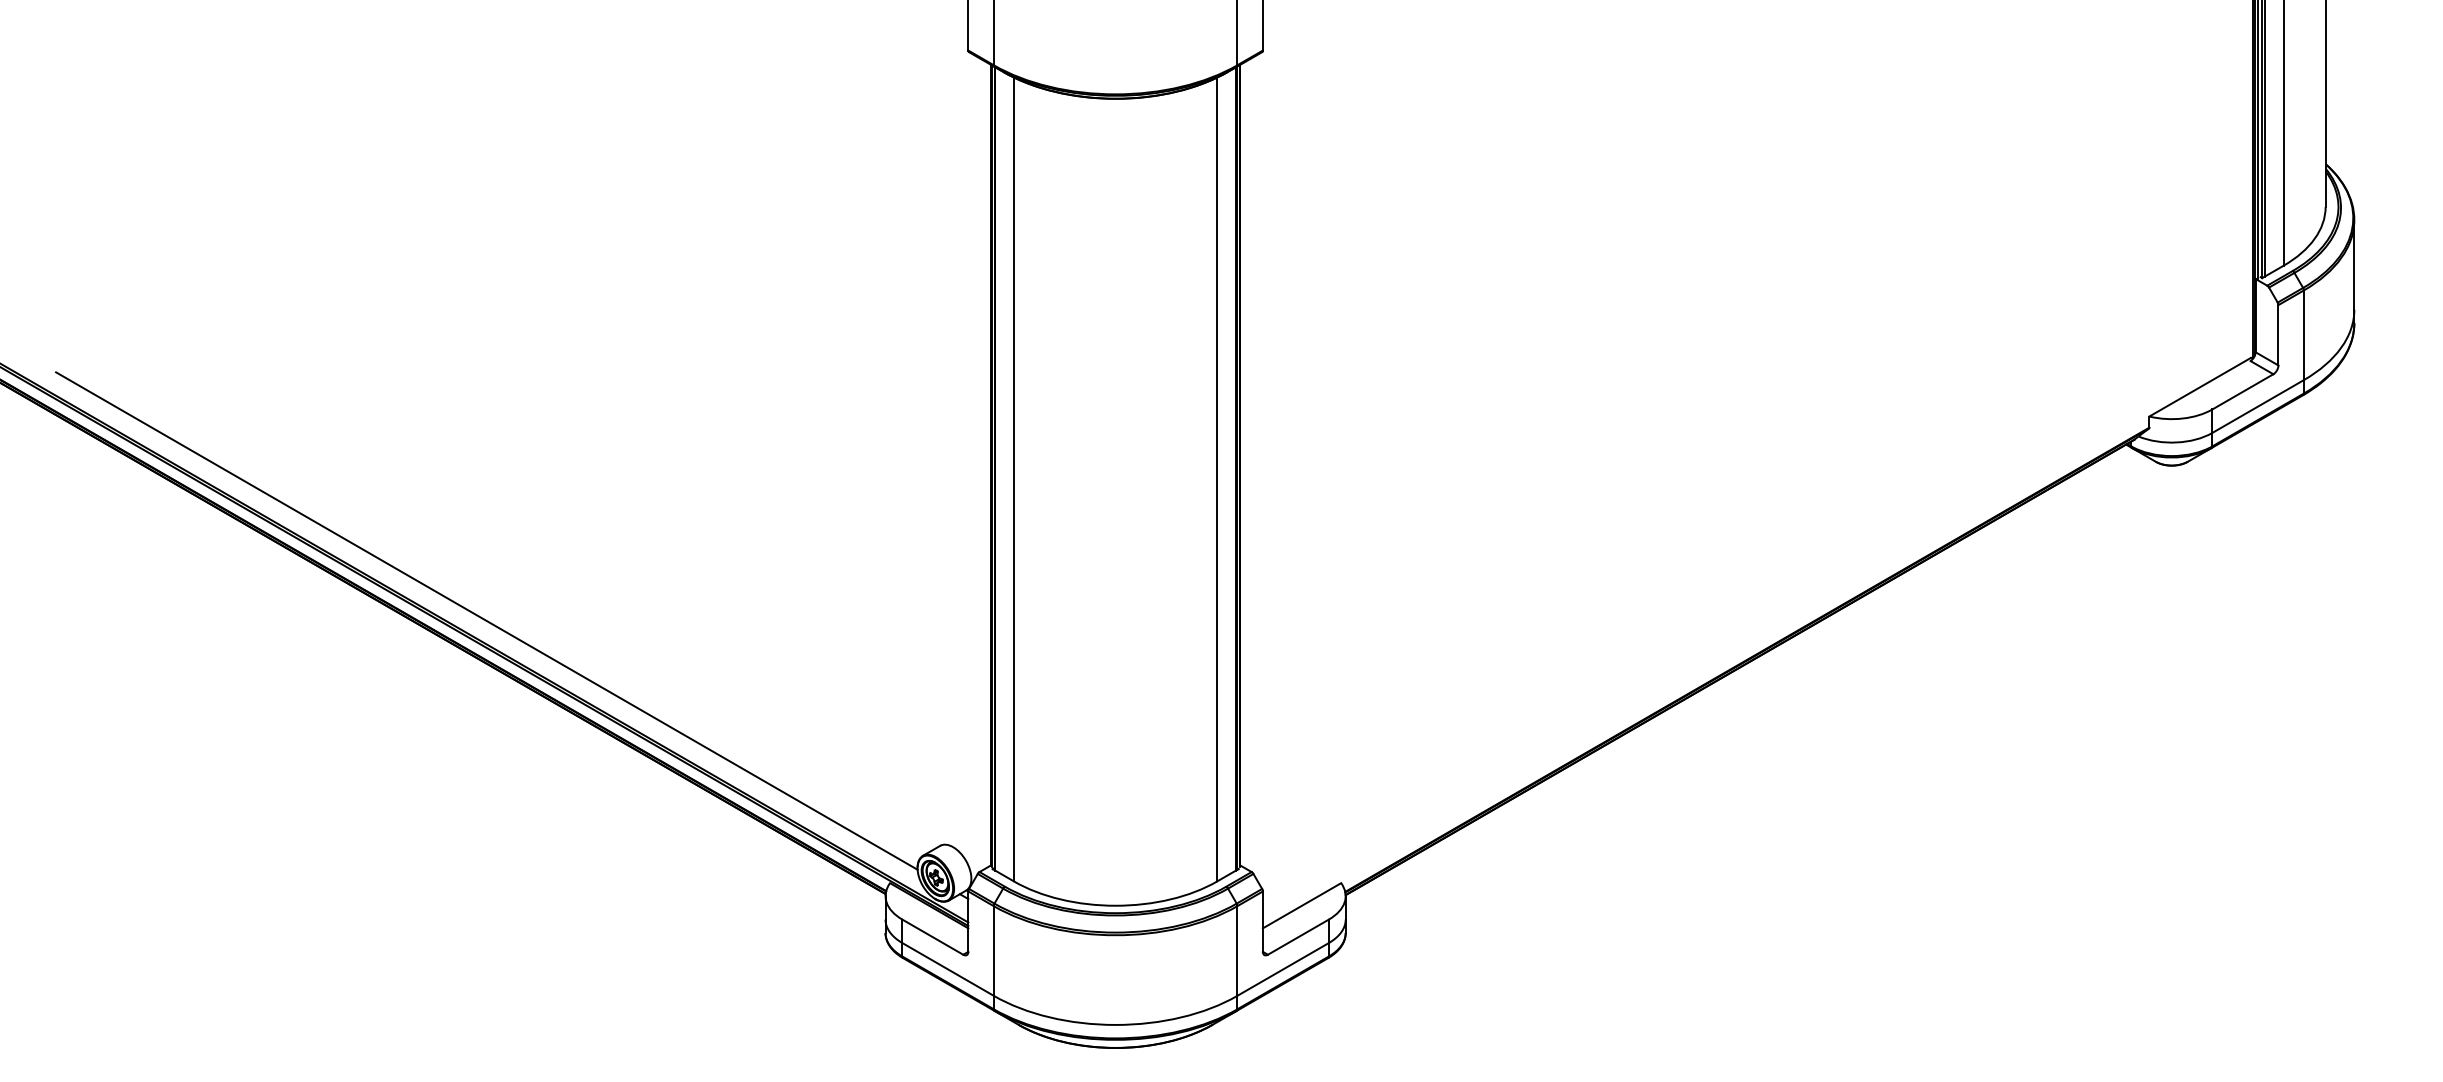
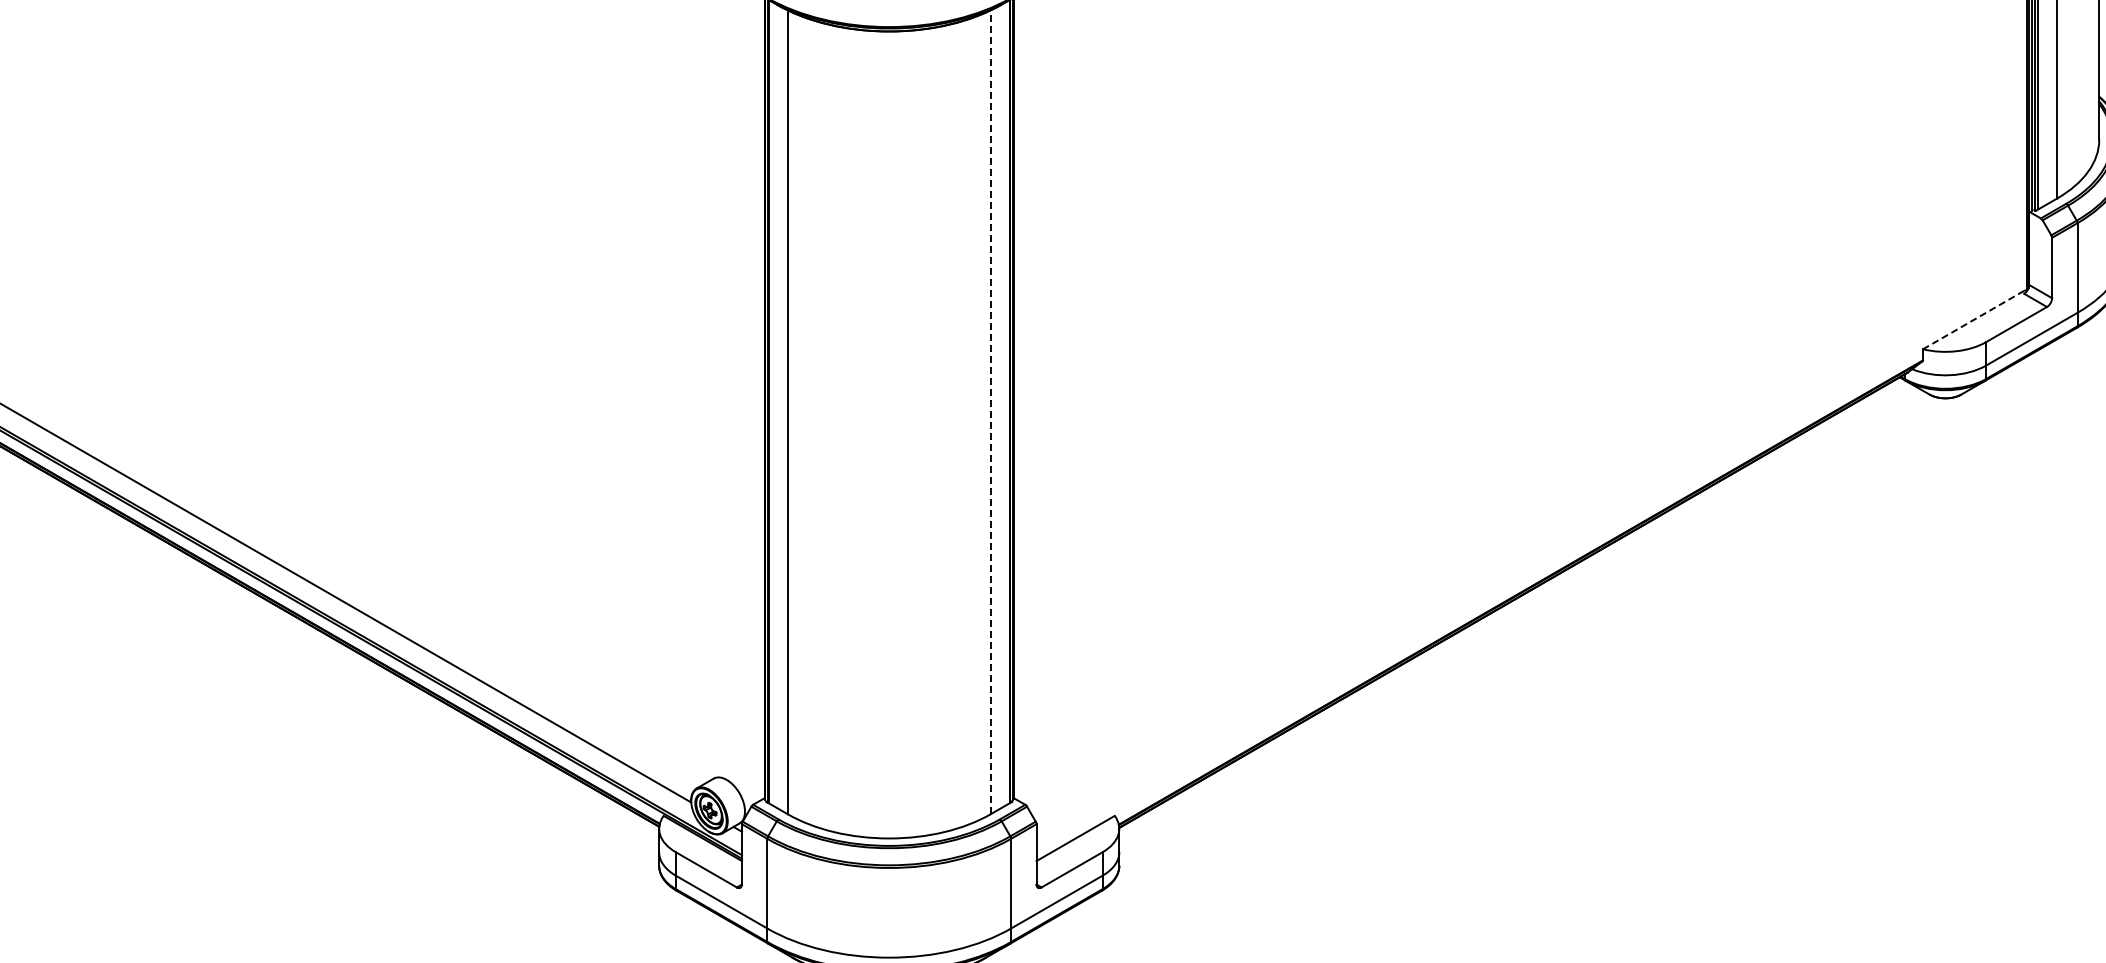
line: (2199, 387) -> (1973, 320), solid -> dashed
line: (1217, 479) -> (991, 412), solid -> dashed

